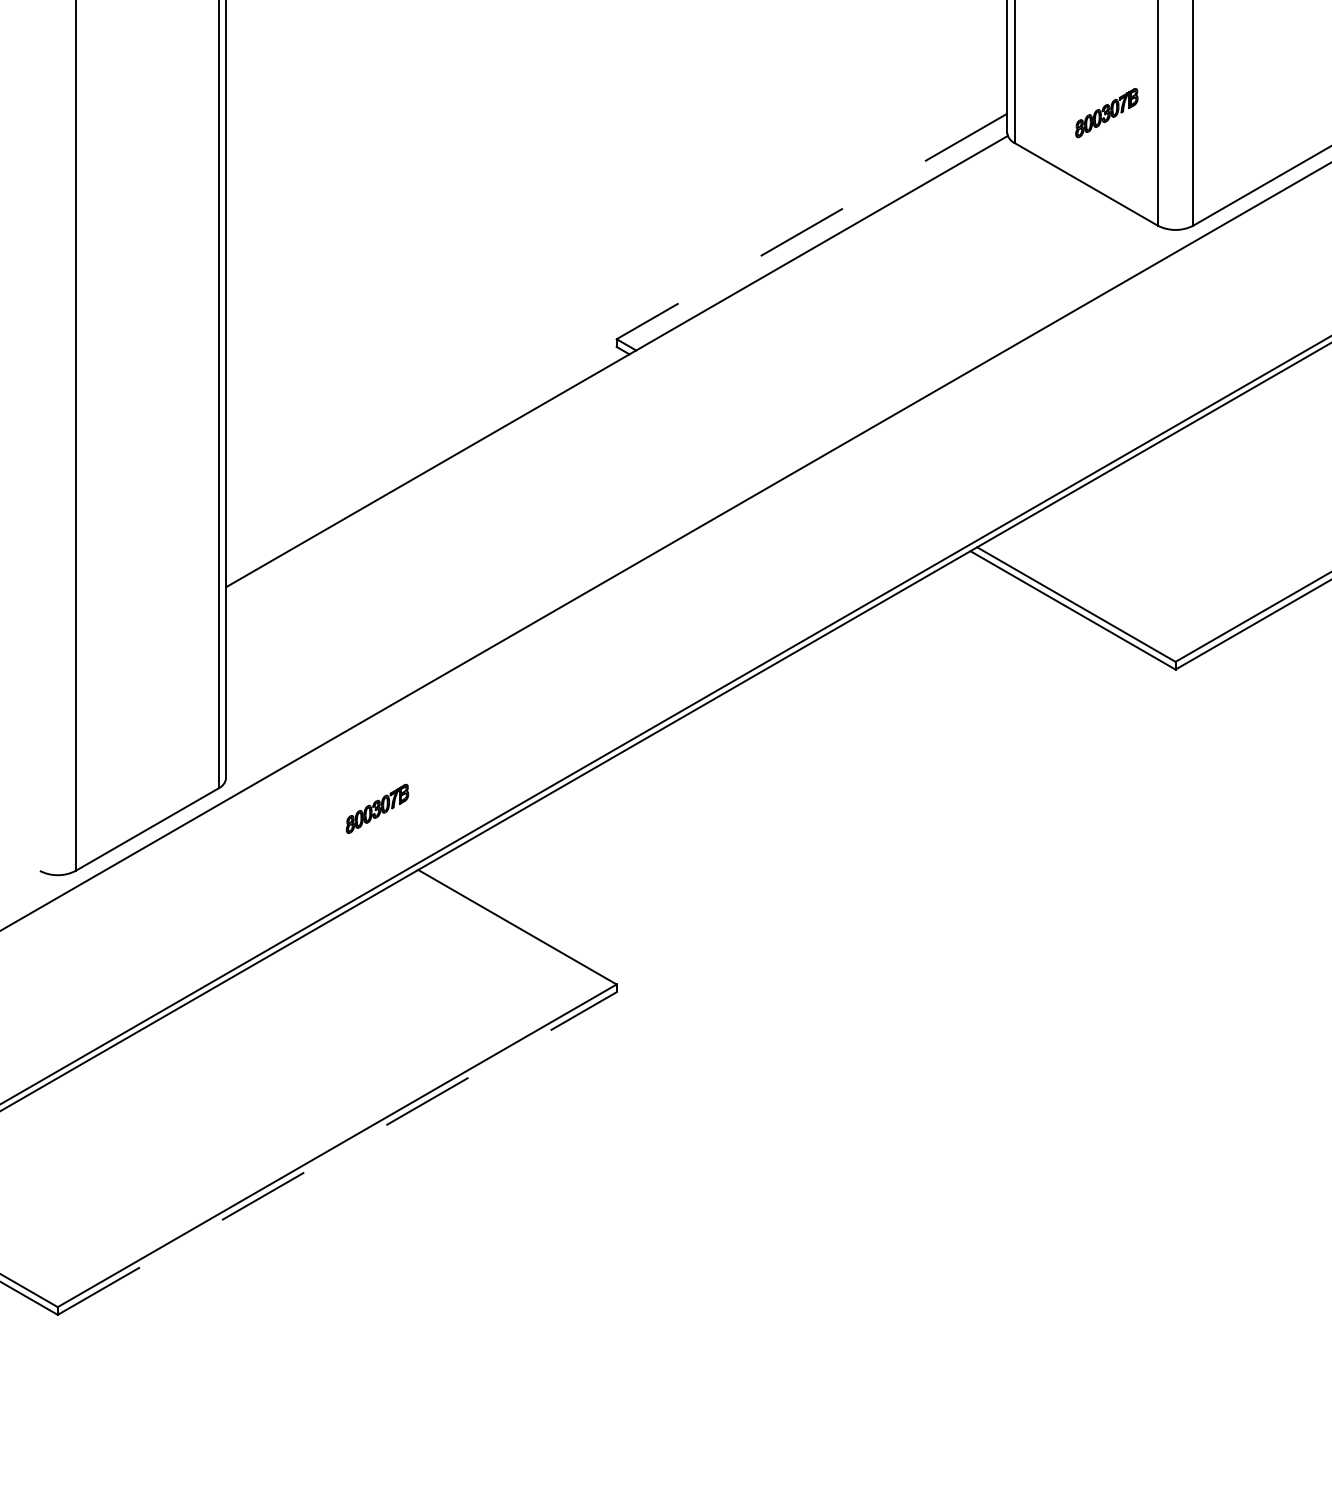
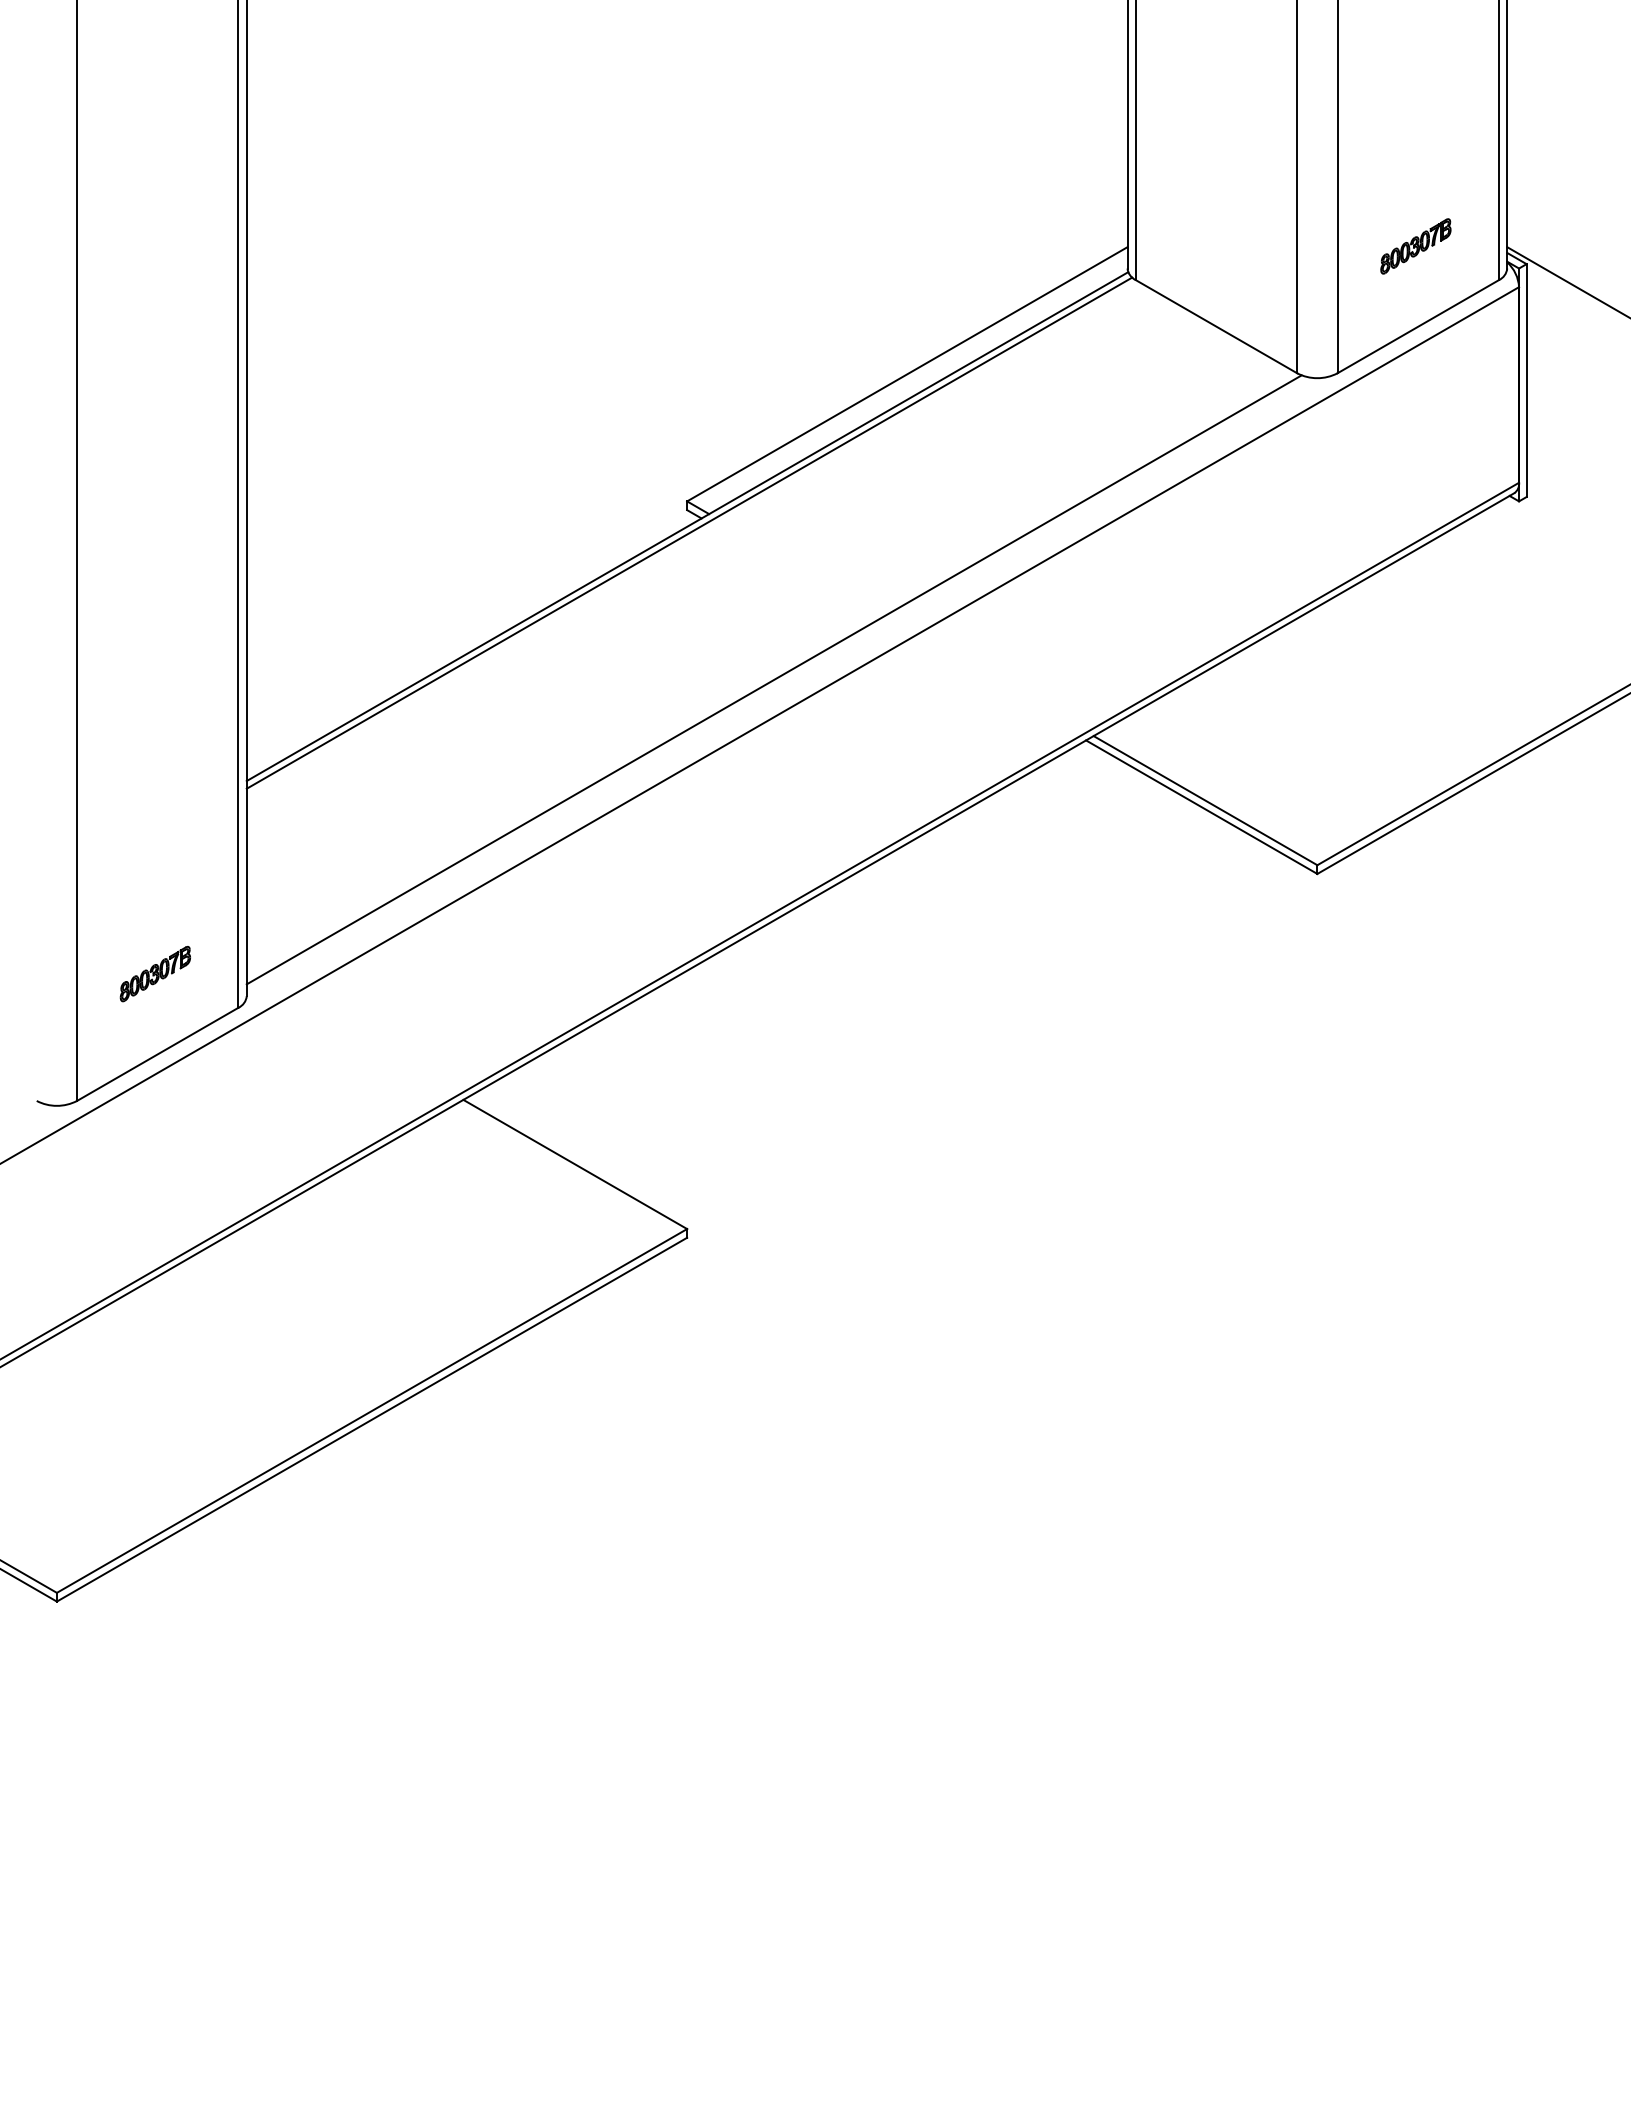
part: (1106, 113) -> (1415, 246), moved
line: (811, 226) -> (906, 374), dashed -> solid
line: (618, 366) -> (689, 532), added
line: (693, 497) -> (773, 679), added
part: (376, 809) -> (154, 974), moved
line: (337, 1153) -> (372, 1419), dashed -> solid

